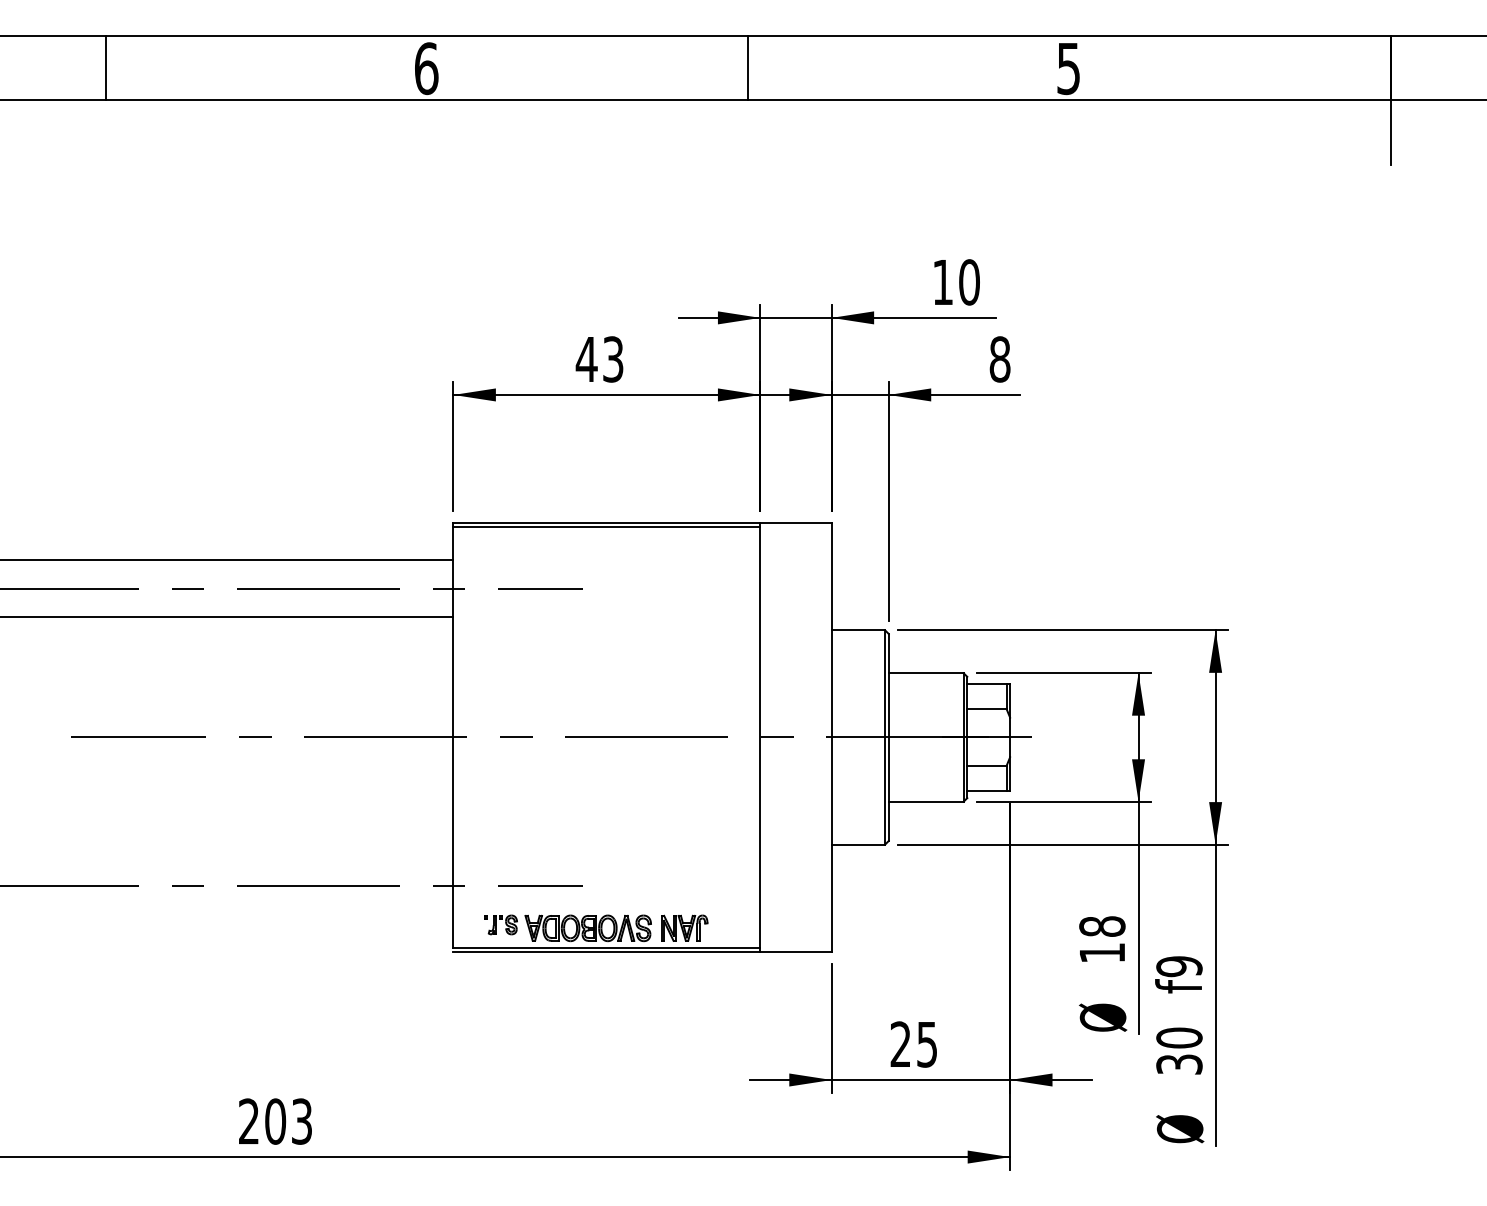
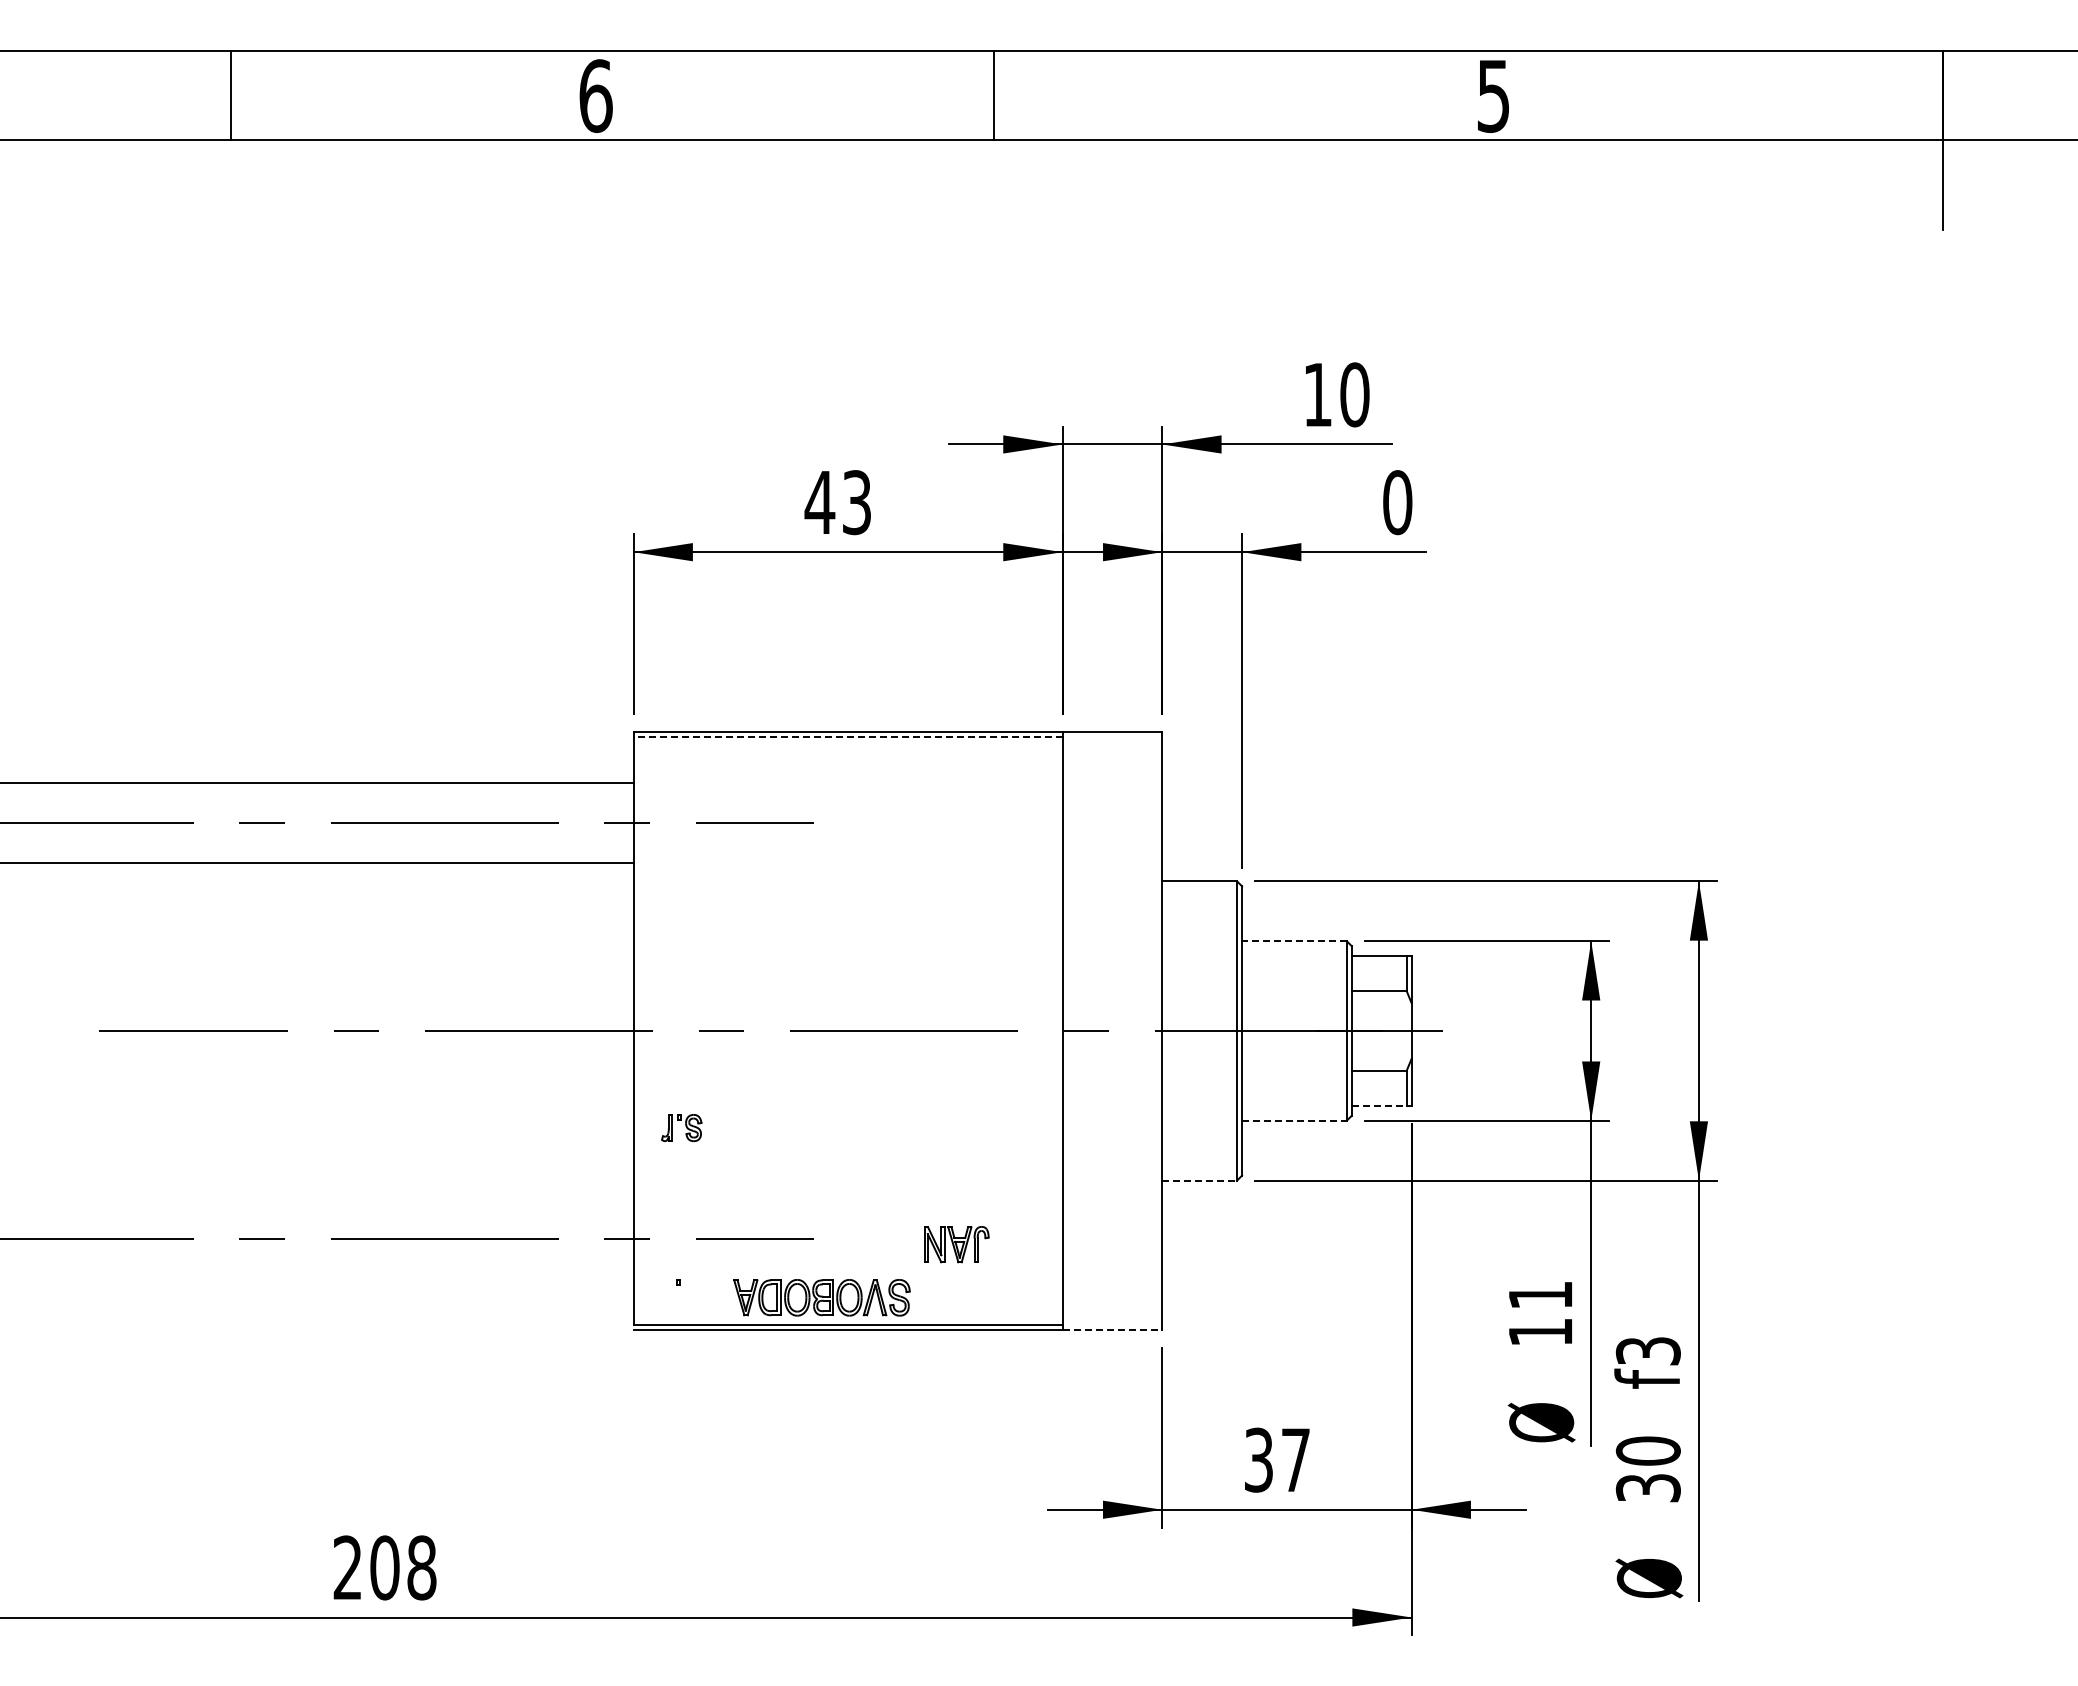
line: (105, 68) -> (230, 95), moved
line: (748, 68) -> (993, 95), moved
text: (999, 359) -> (1397, 502), 8 -> 0
line: (606, 526) -> (847, 736), solid -> dashed
line: (925, 673) -> (1293, 941), solid -> dashed
line: (987, 790) -> (1379, 1105), solid -> dashed
line: (926, 801) -> (1294, 1120), solid -> dashed
line: (859, 844) -> (1200, 1180), solid -> dashed
part: (502, 925) -> (681, 1128), moved
text: (1102, 926) -> (1540, 1294), 18 -> 11
part: (684, 928) -> (956, 1244), moved
line: (796, 951) -> (1112, 1330), solid -> dashed
text: (1179, 966) -> (1648, 1350), f9 -> f3
text: (913, 1044) -> (1276, 1459), 25 -> 37
text: (301, 1121) -> (421, 1567), 203 -> 208

